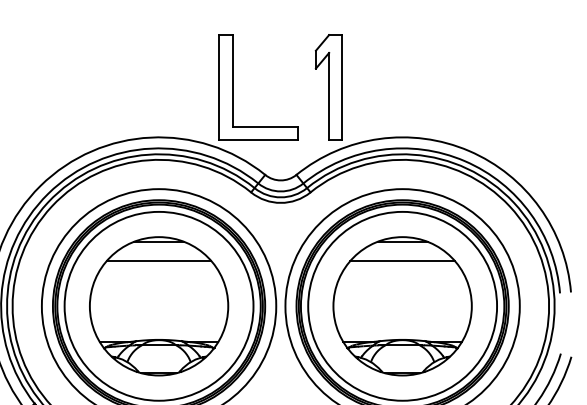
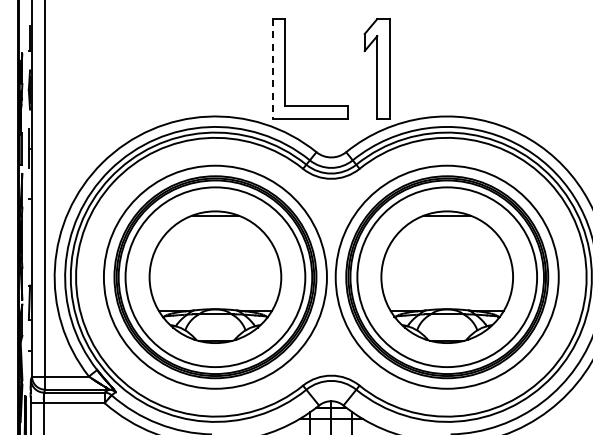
line: (219, 88) -> (272, 69), solid -> dashed
line: (159, 261) -> (215, 234), removed
line: (402, 261) -> (447, 234), removed

